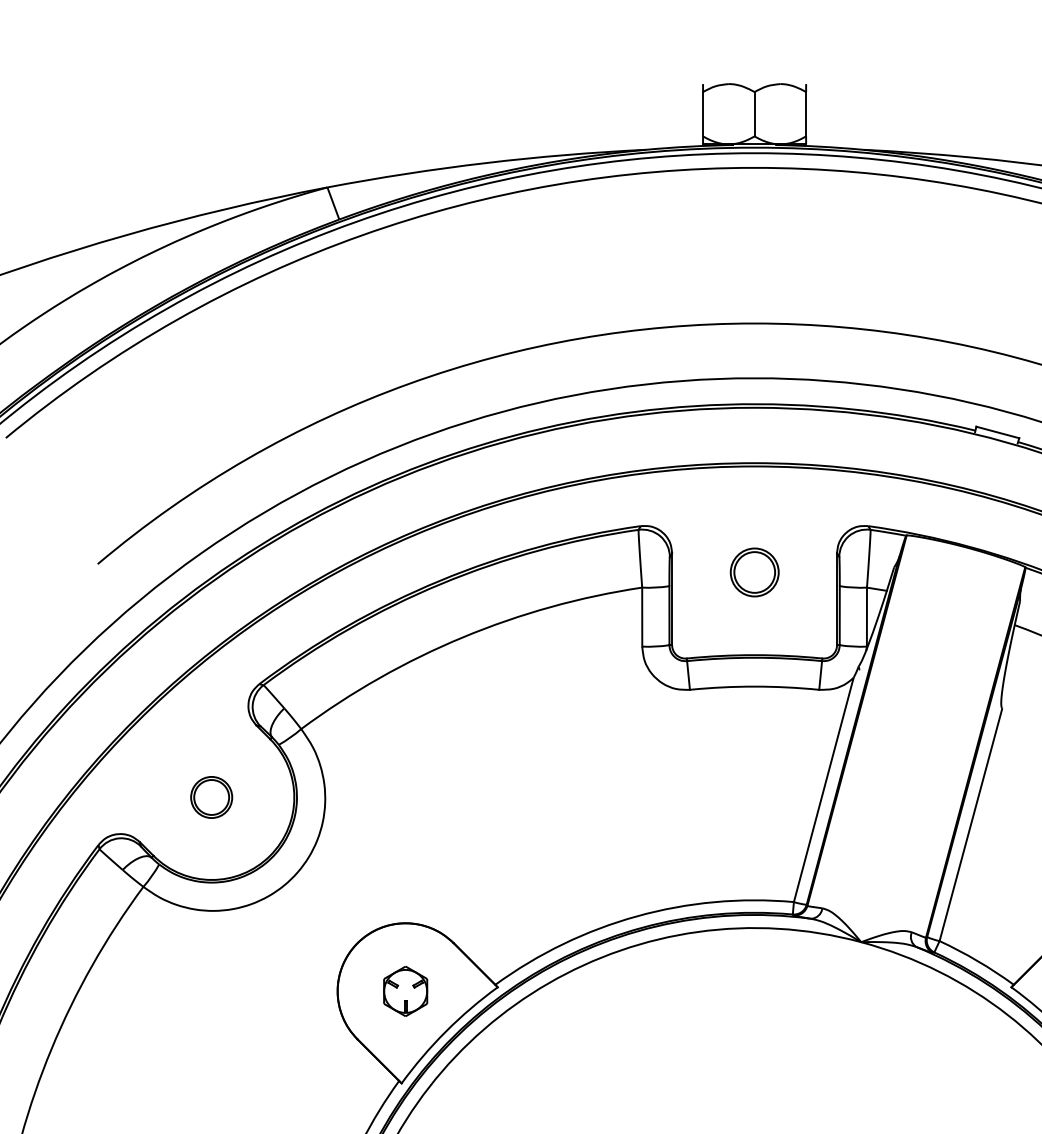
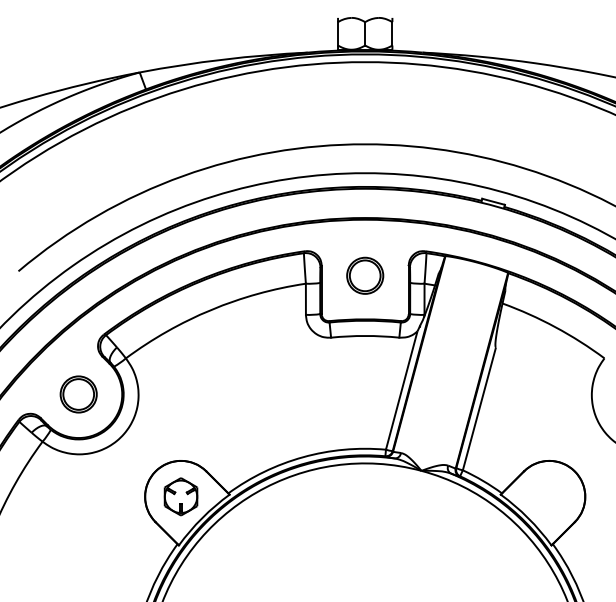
part: (755, 572) -> (365, 275), size x1.43
part: (211, 797) -> (78, 394), size x1.67
part: (404, 990) -> (180, 496), size x1.43

